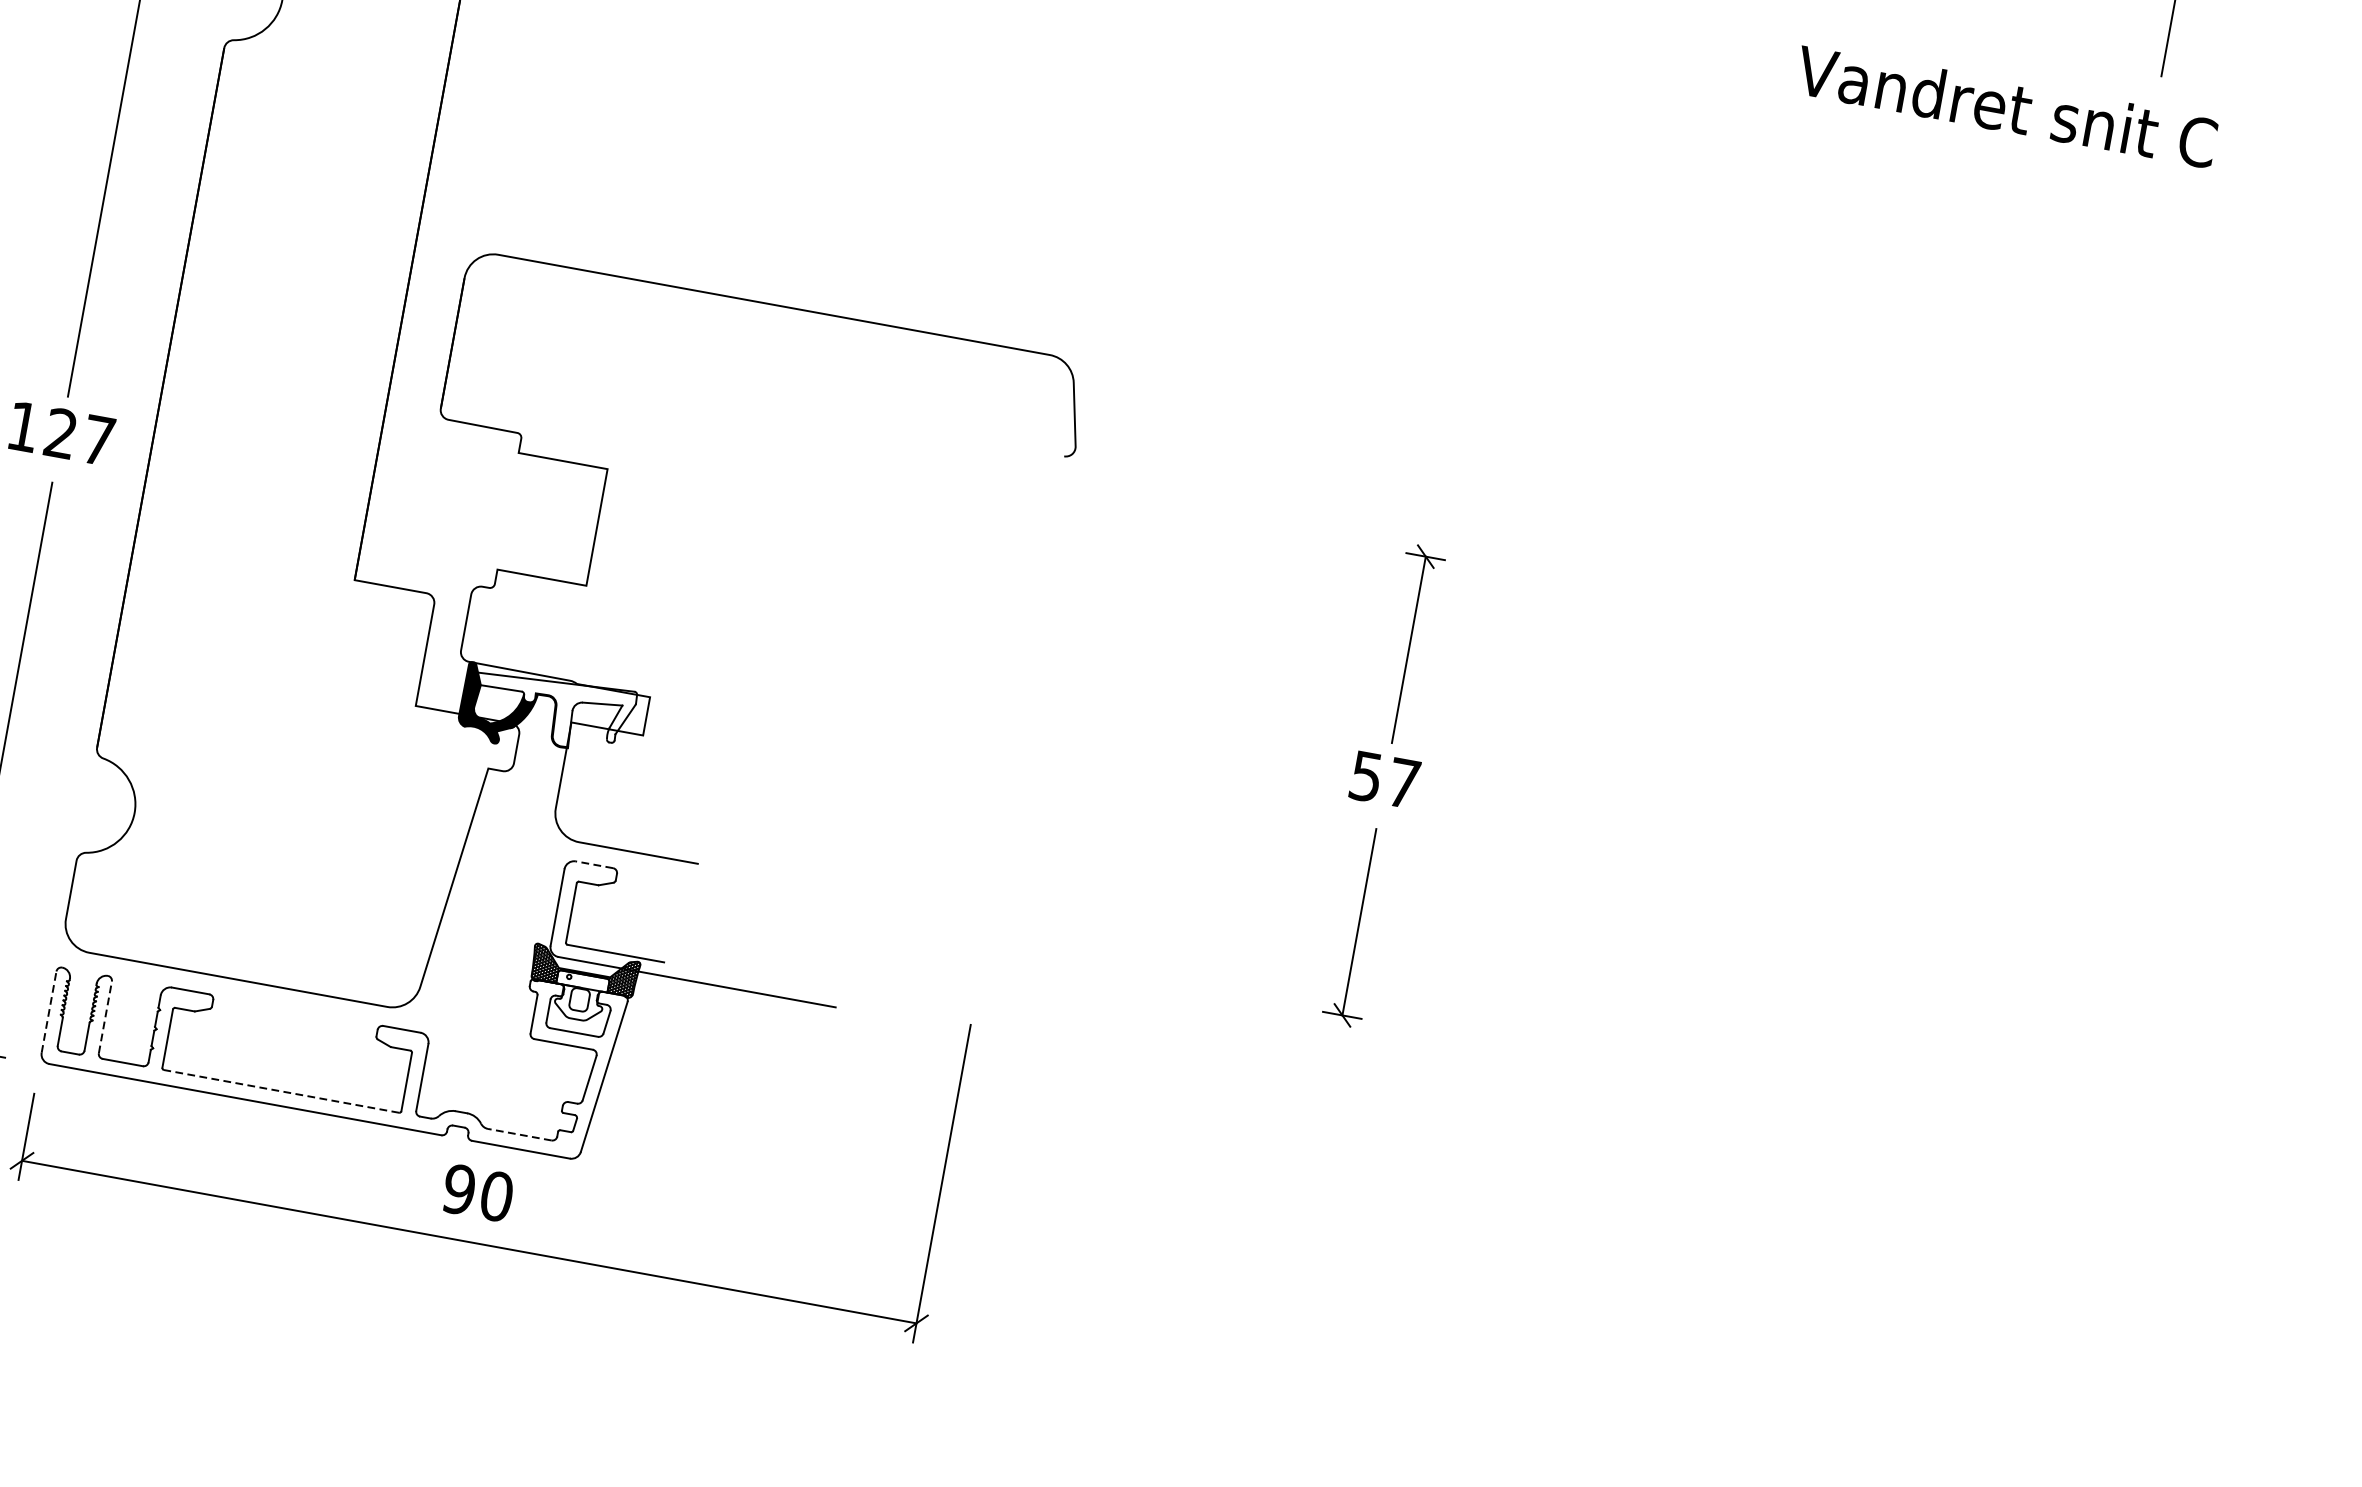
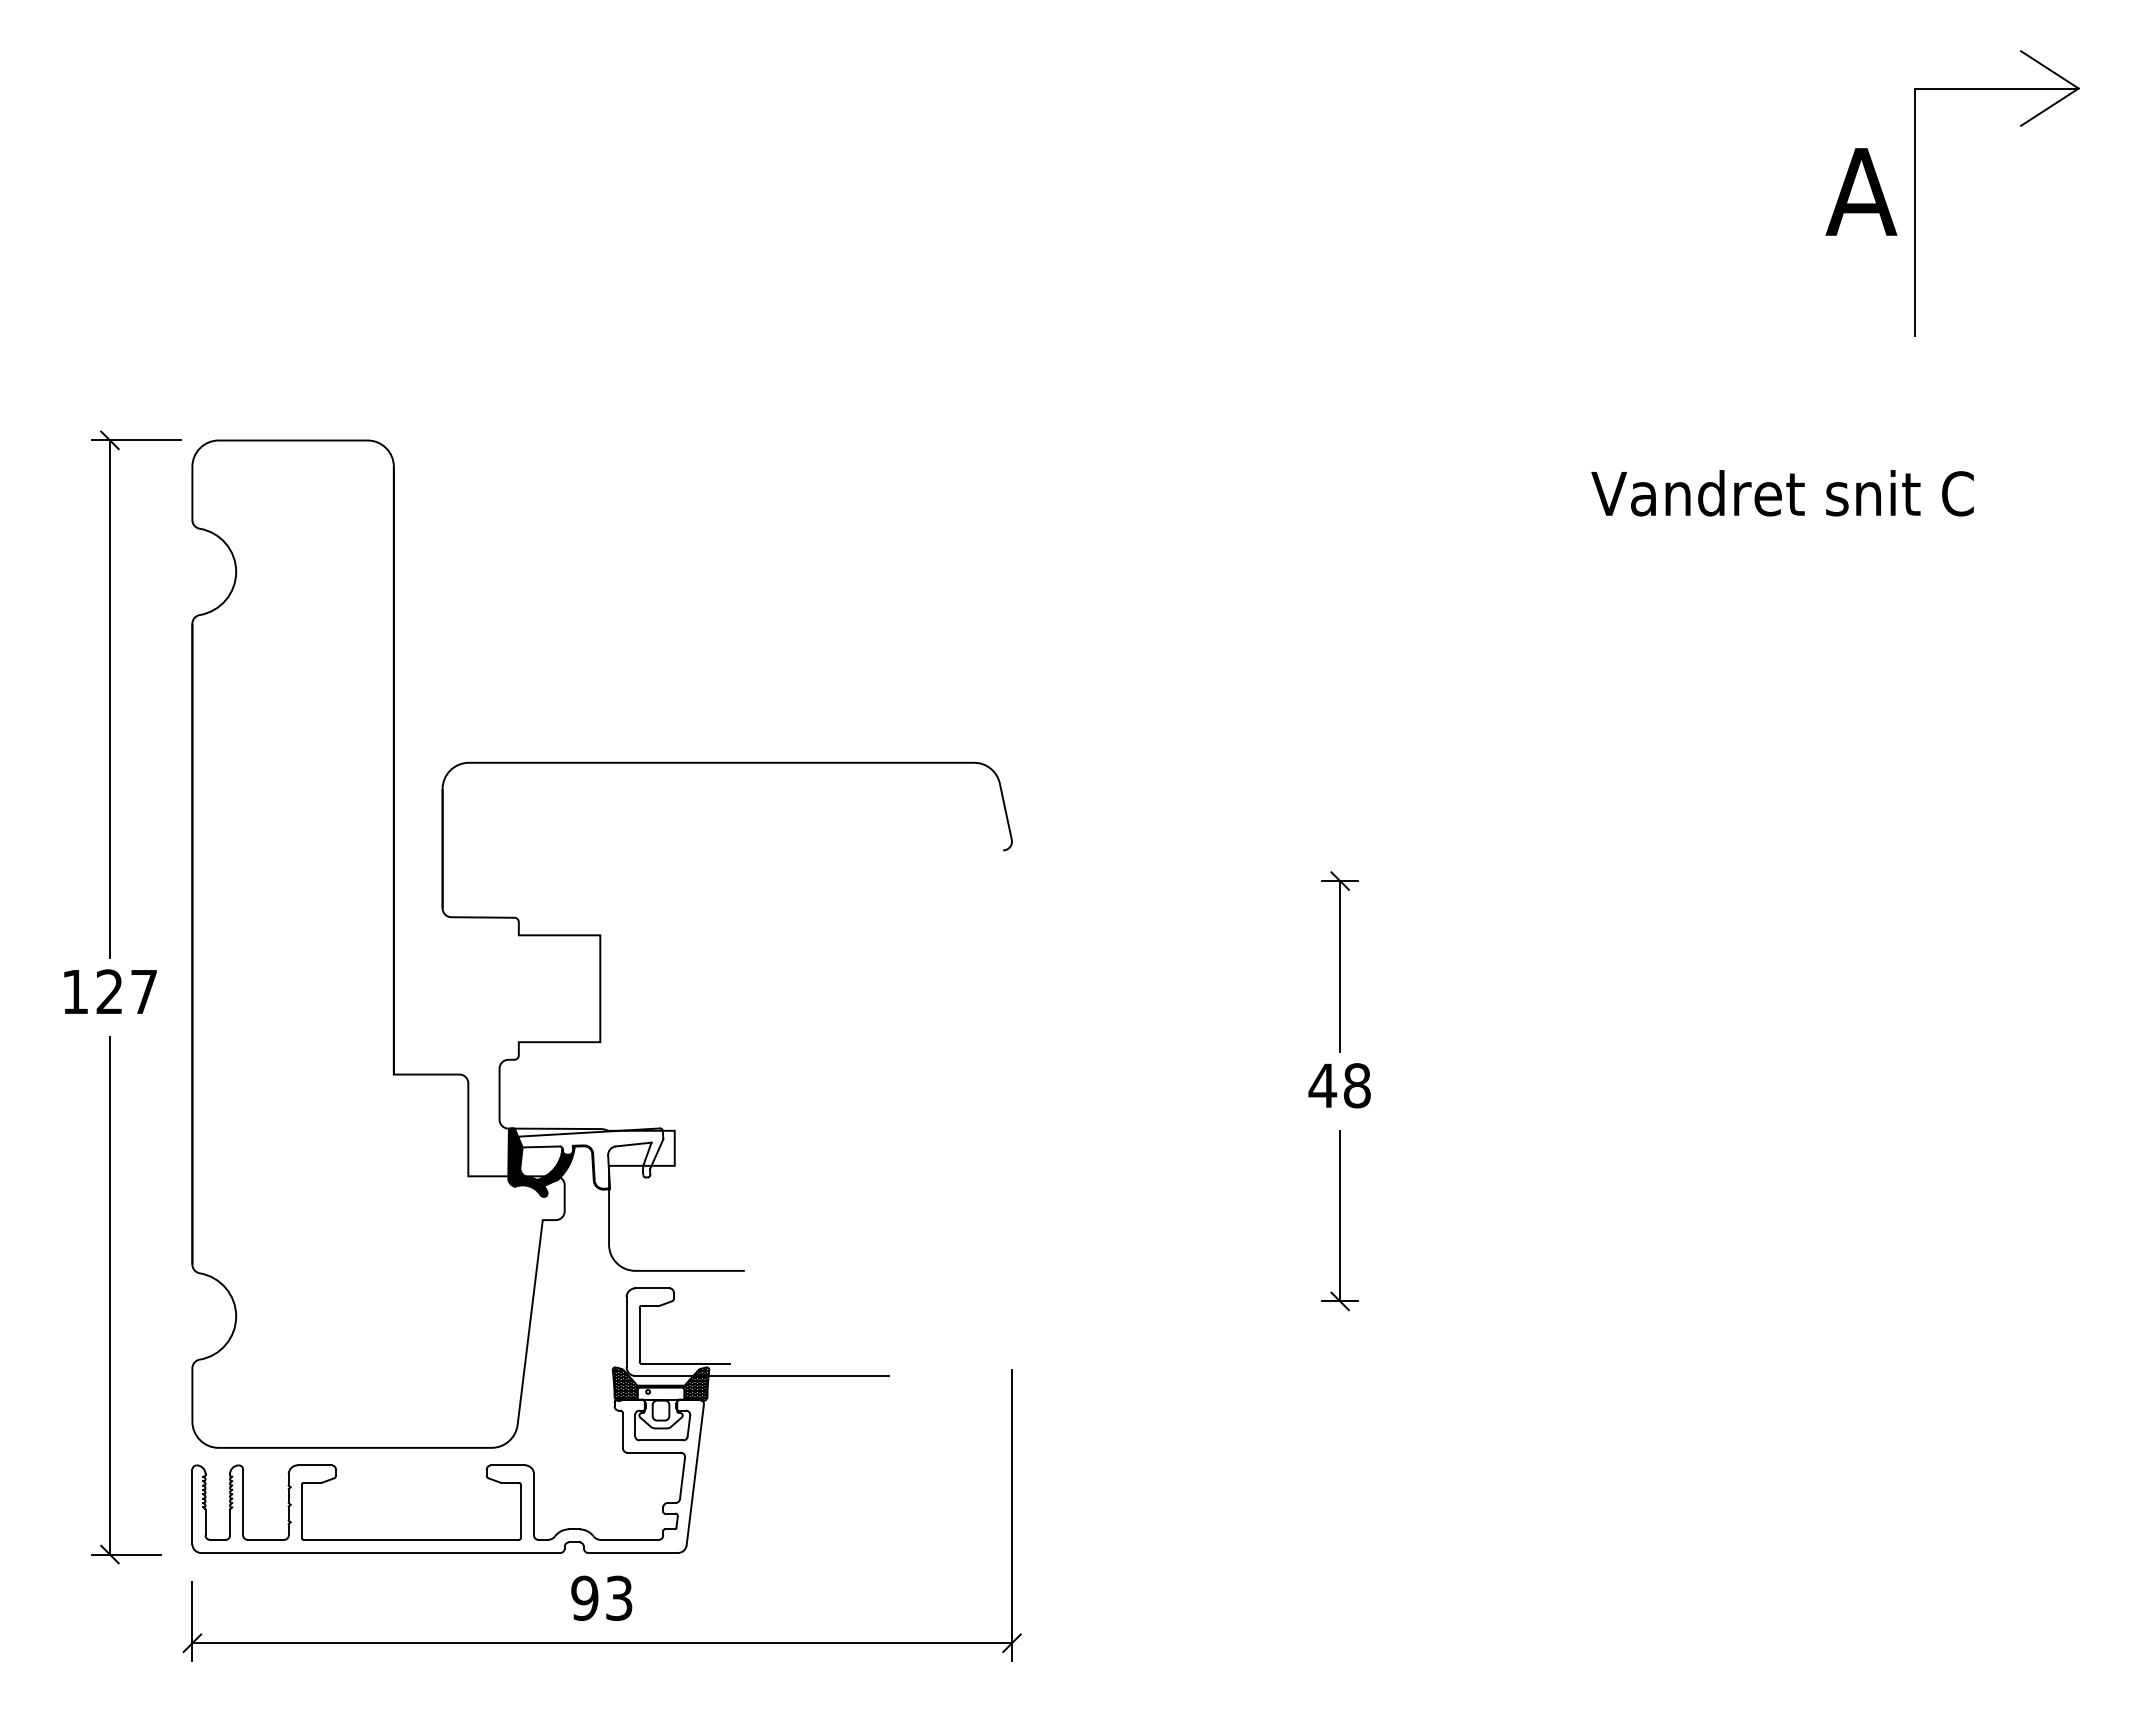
text: (2006, 106) -> (1782, 493), moved
text: (1384, 779) -> (1339, 1085), 57 -> 48
line: (593, 864) -> (651, 1288), dashed -> solid
line: (49, 1011) -> (192, 1506), dashed -> solid
line: (105, 1017) -> (243, 1502), dashed -> solid
line: (281, 1091) -> (411, 1539), dashed -> solid
line: (519, 1134) -> (629, 1539), dashed -> solid
text: (495, 1196) -> (618, 1598), 90 -> 93

